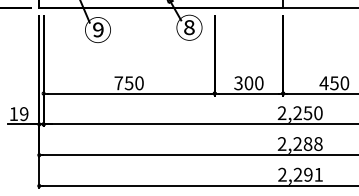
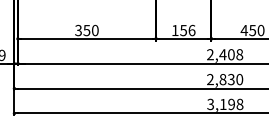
text: (118, 83) -> (78, 30), 750 -> 350
text: (248, 83) -> (183, 30), 300 -> 156
text: (307, 113) -> (230, 54), 2,250 -> 2,408
text: (307, 144) -> (230, 79), 2,288 -> 2,830
text: (300, 174) -> (225, 104), 2,291 -> 3,198

